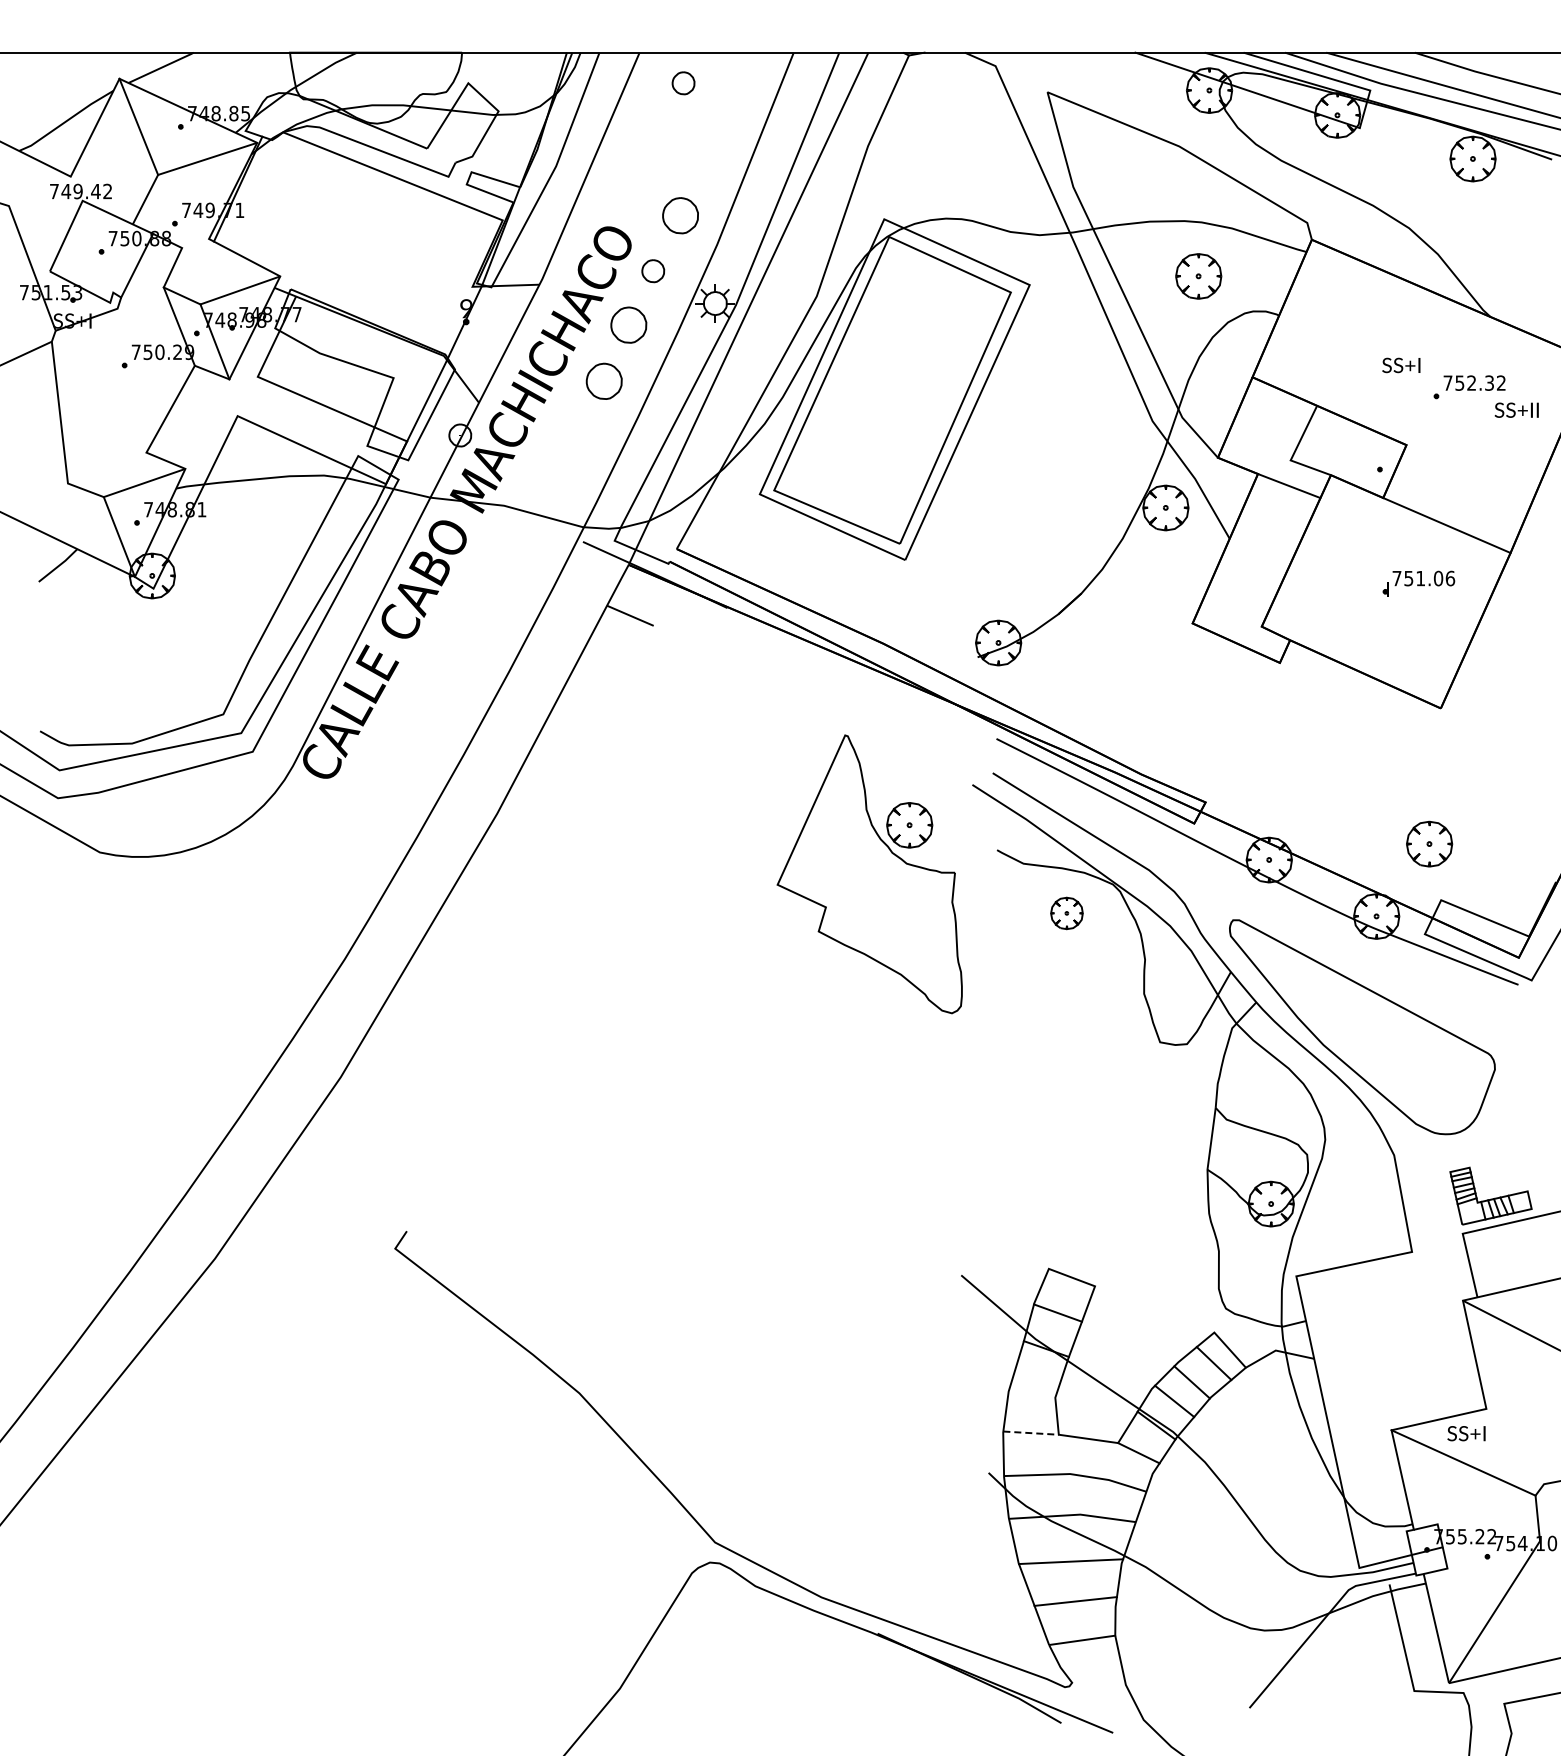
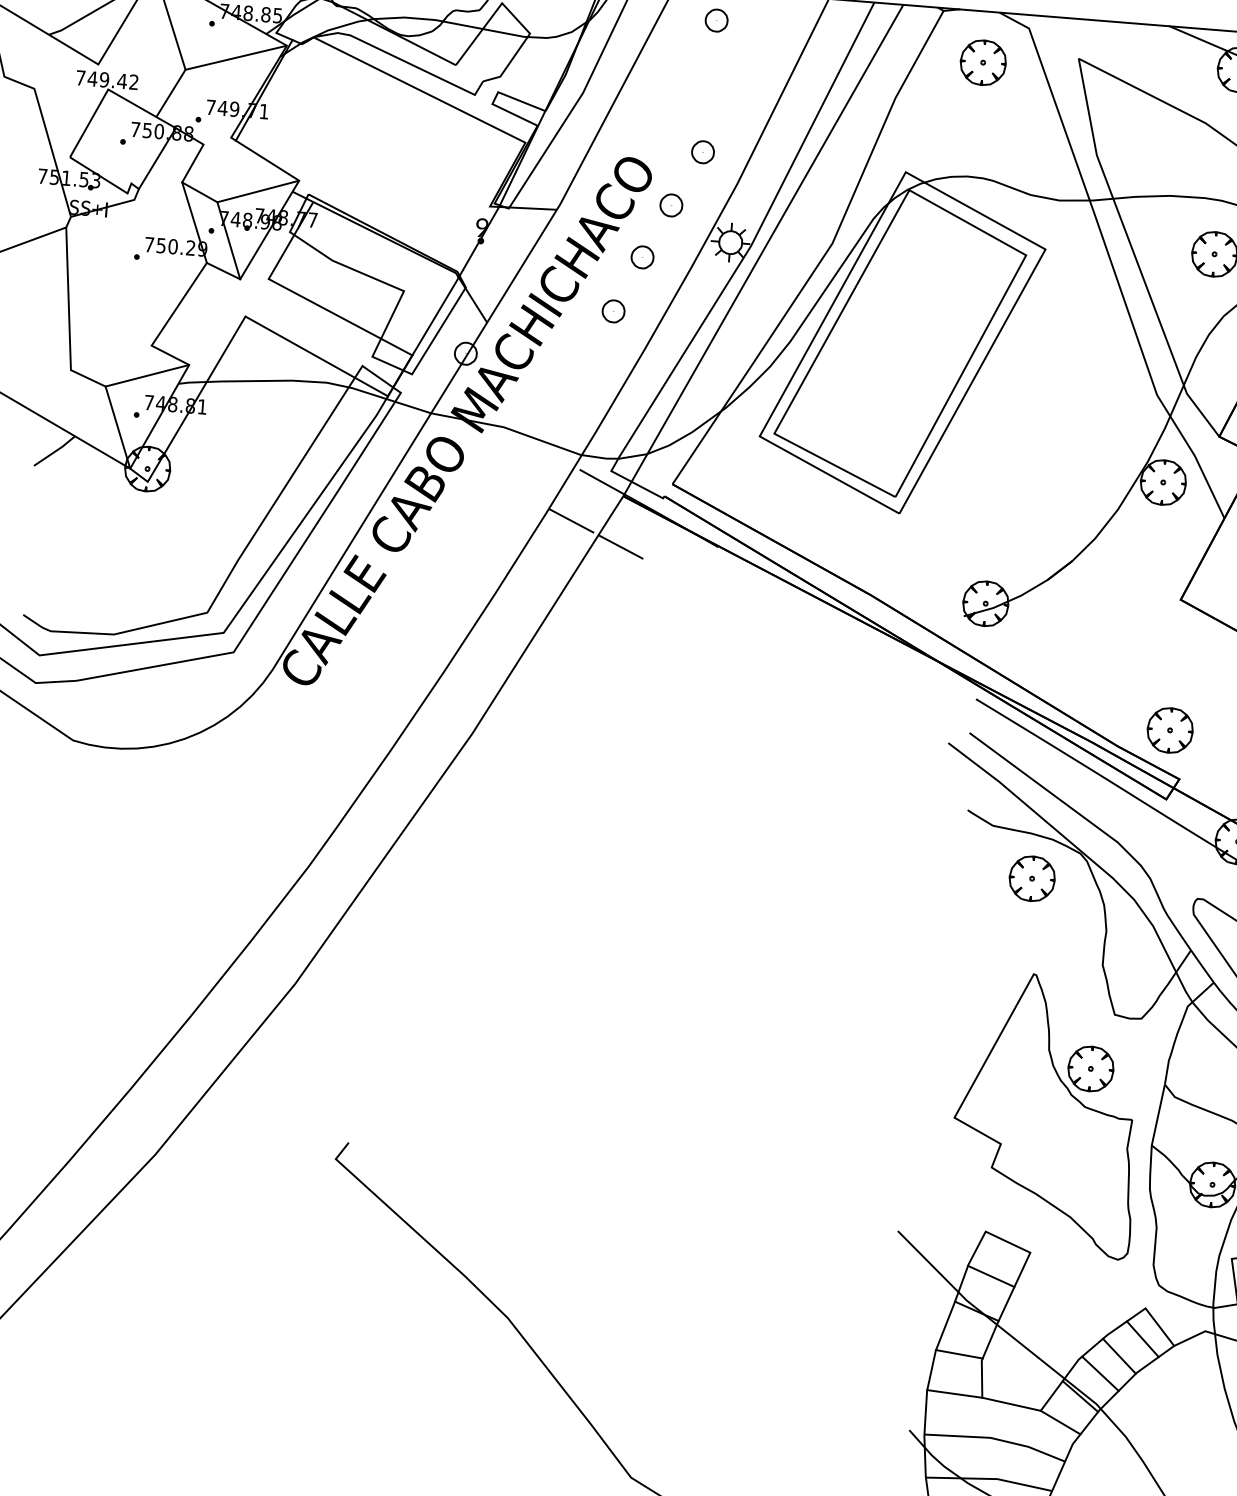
part: (952, 103) -> (983, 62), added
part: (680, 215) -> (703, 152), size x0.62
part: (628, 325) -> (642, 257), size x0.62
part: (603, 381) -> (612, 311), size x0.62
line: (581, 594) -> (573, 521), added
part: (1192, 754) -> (1170, 730), added
part: (869, 874) -> (1046, 1114), moved
part: (1066, 913) -> (1031, 878), size x1.43
line: (1032, 1392) -> (959, 1353), added
line: (1031, 1433) -> (955, 1394), dashed -> solid

